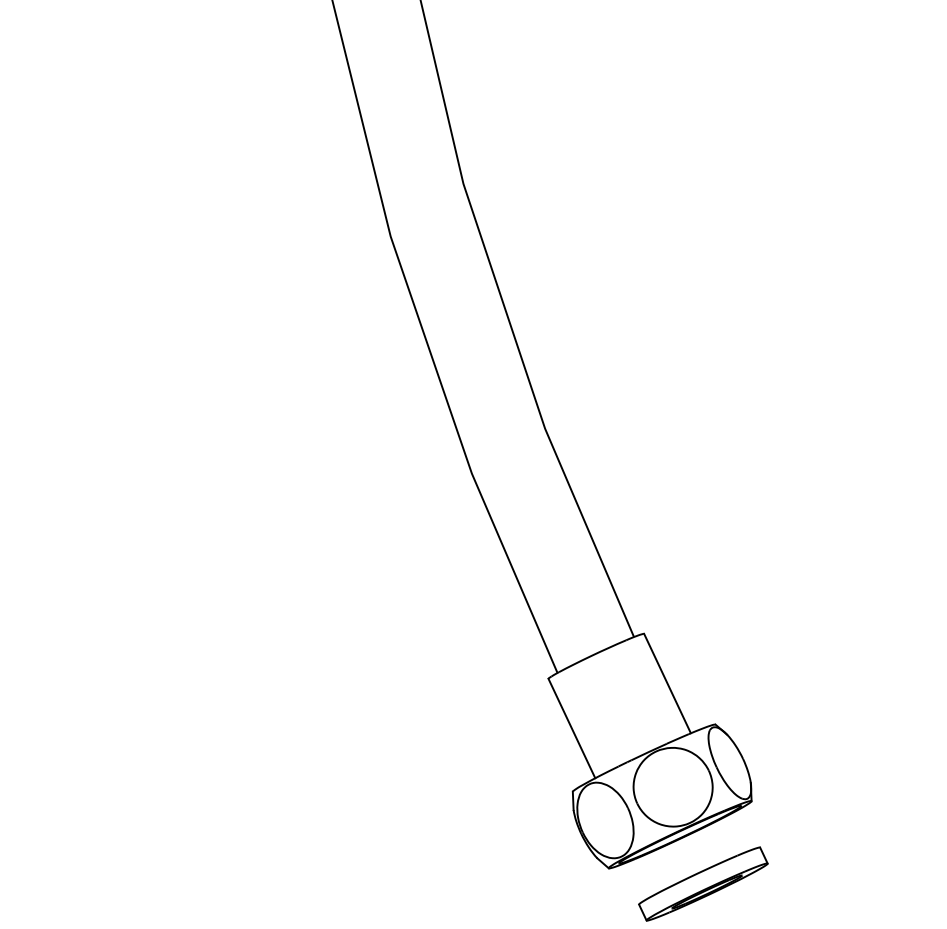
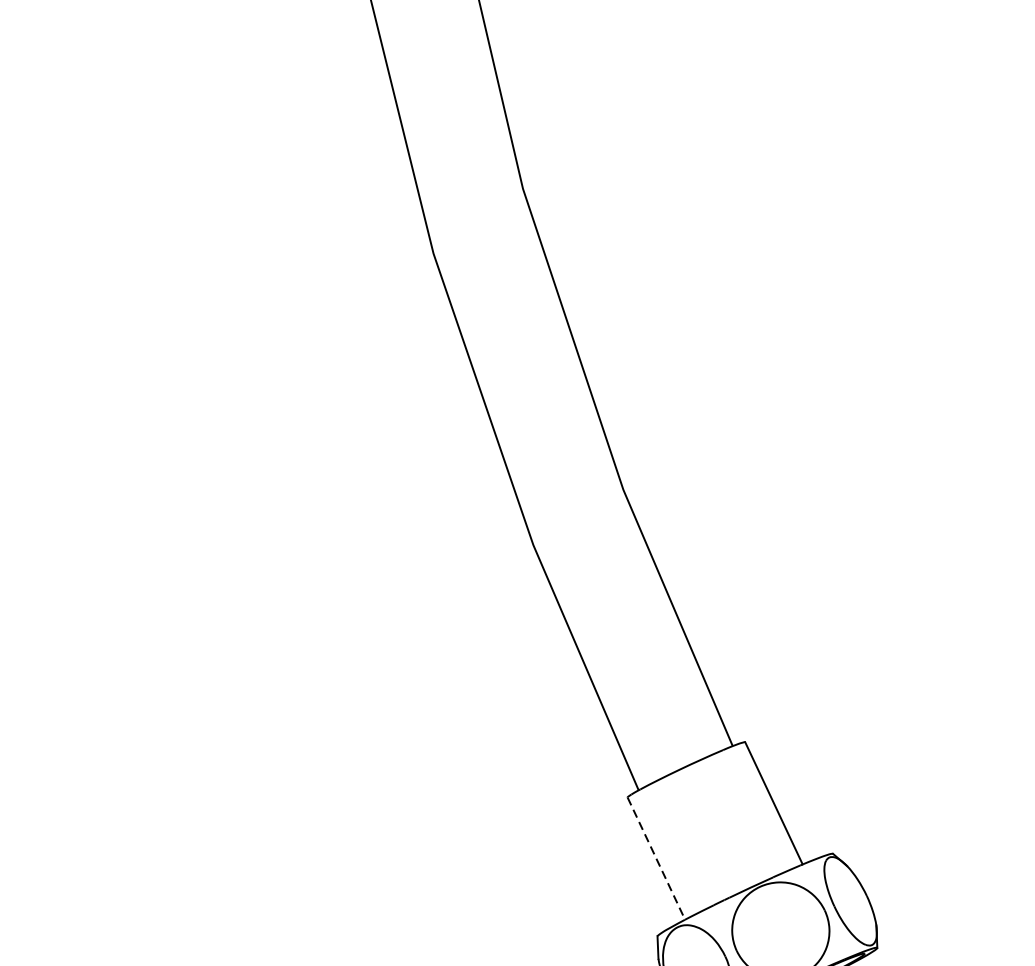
line: (571, 728) -> (655, 858), solid -> dashed

